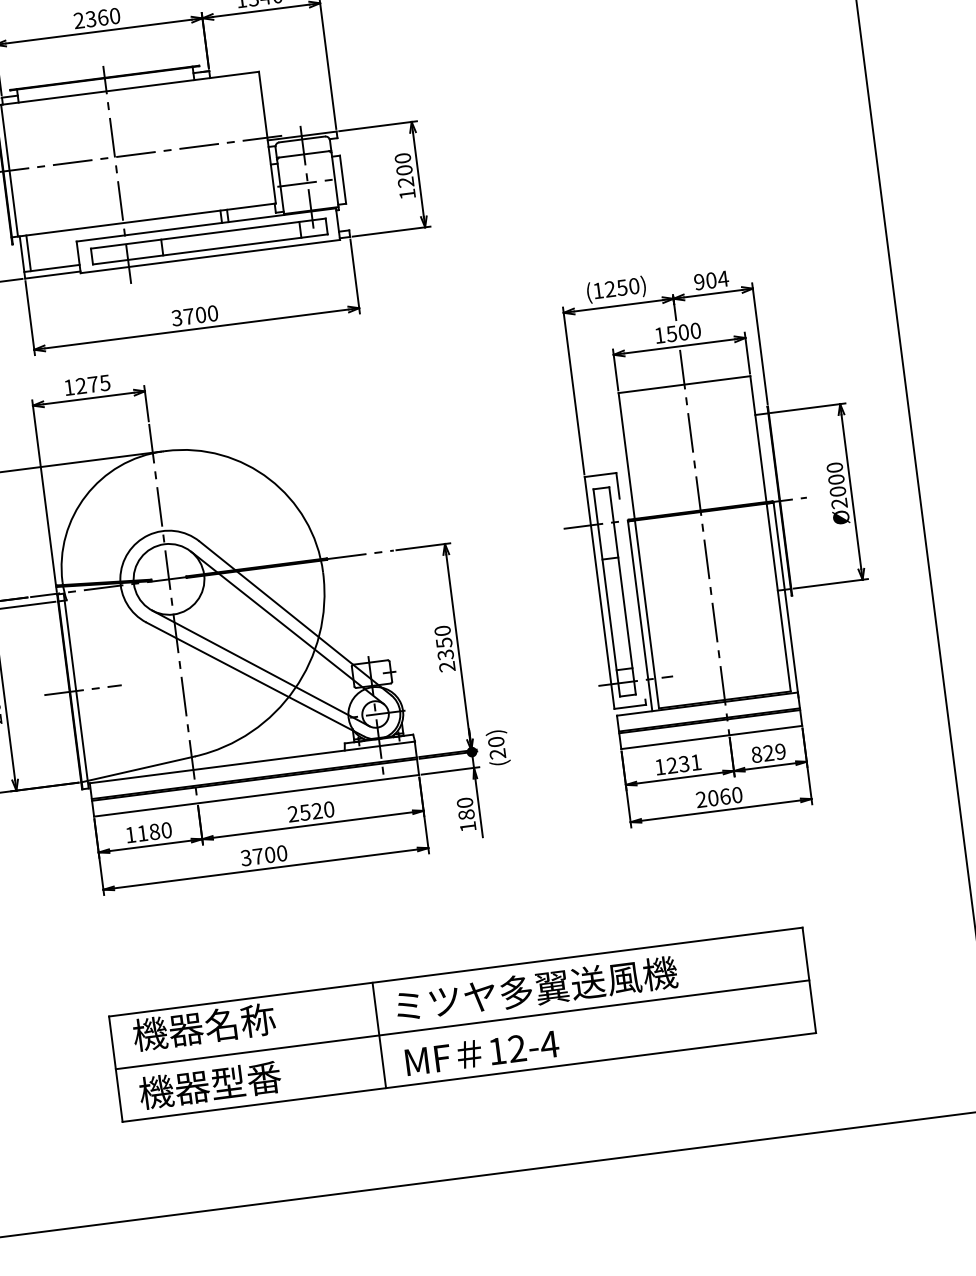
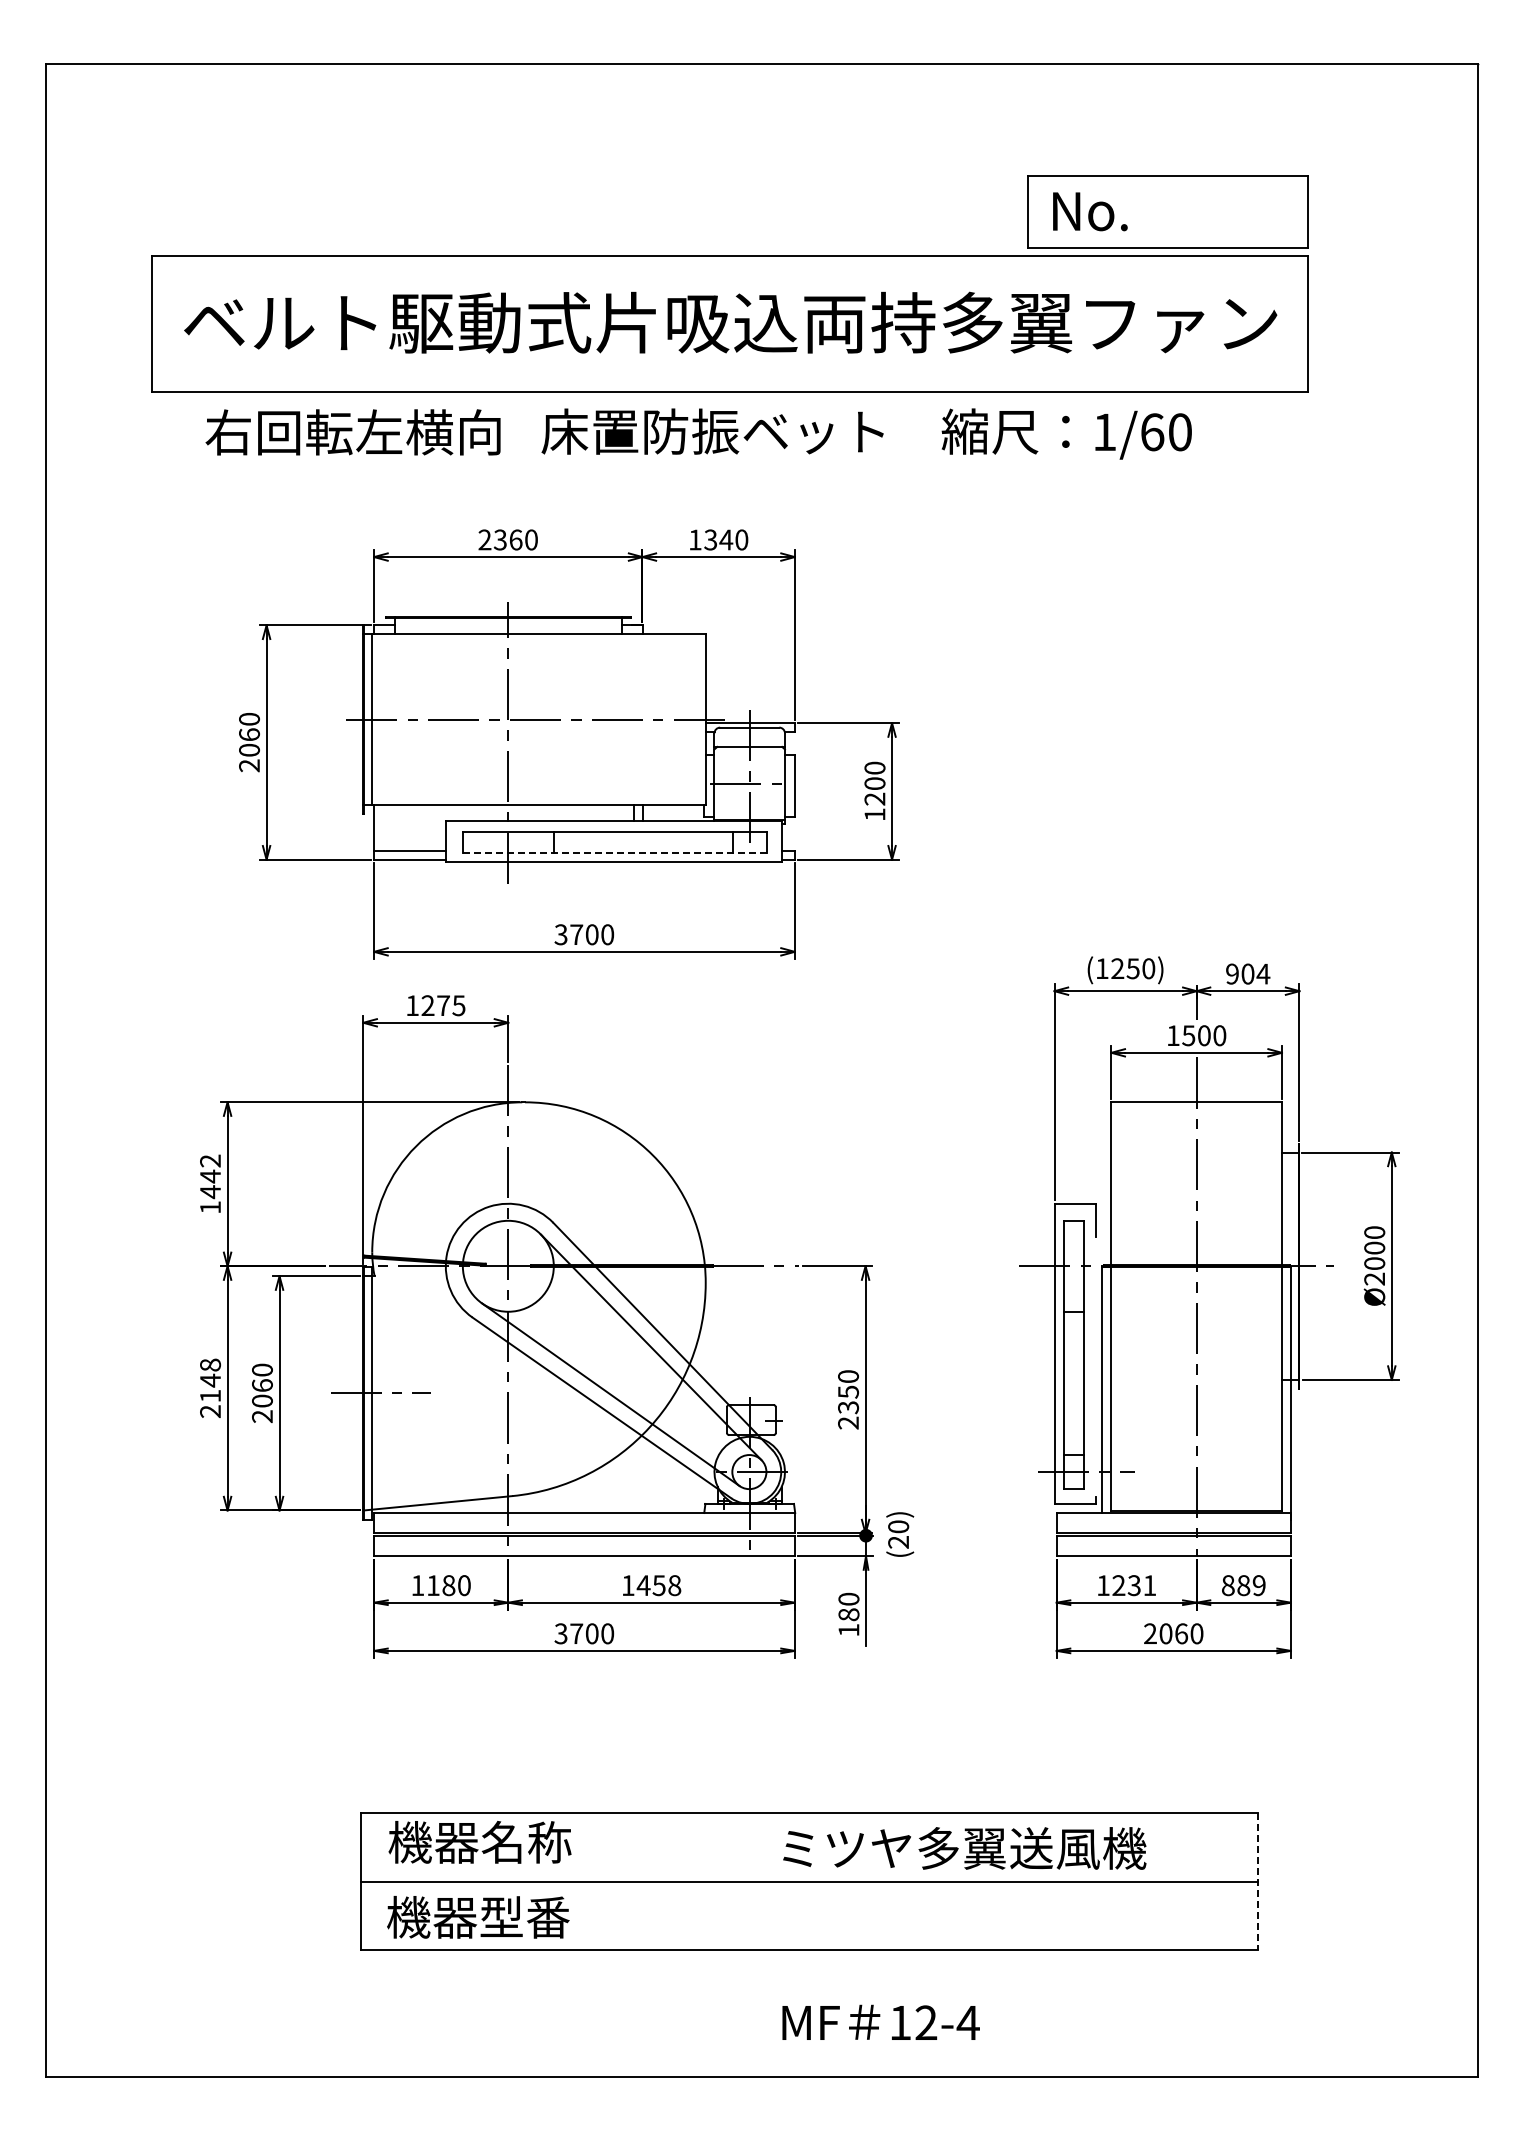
line: (210, 249) -> (614, 852), solid -> dashed
line: (28, 252) -> (382, 827), removed
text: (768, 753) -> (1243, 1585), 829 -> 889
text: (311, 811) -> (651, 1585), 2520 -> 1458
line: (809, 981) -> (1258, 1882), solid -> dashed
text: (536, 989) -> (964, 1848), moved
line: (379, 1035) -> (701, 1881), removed
text: (481, 1052) -> (880, 2021), moved

